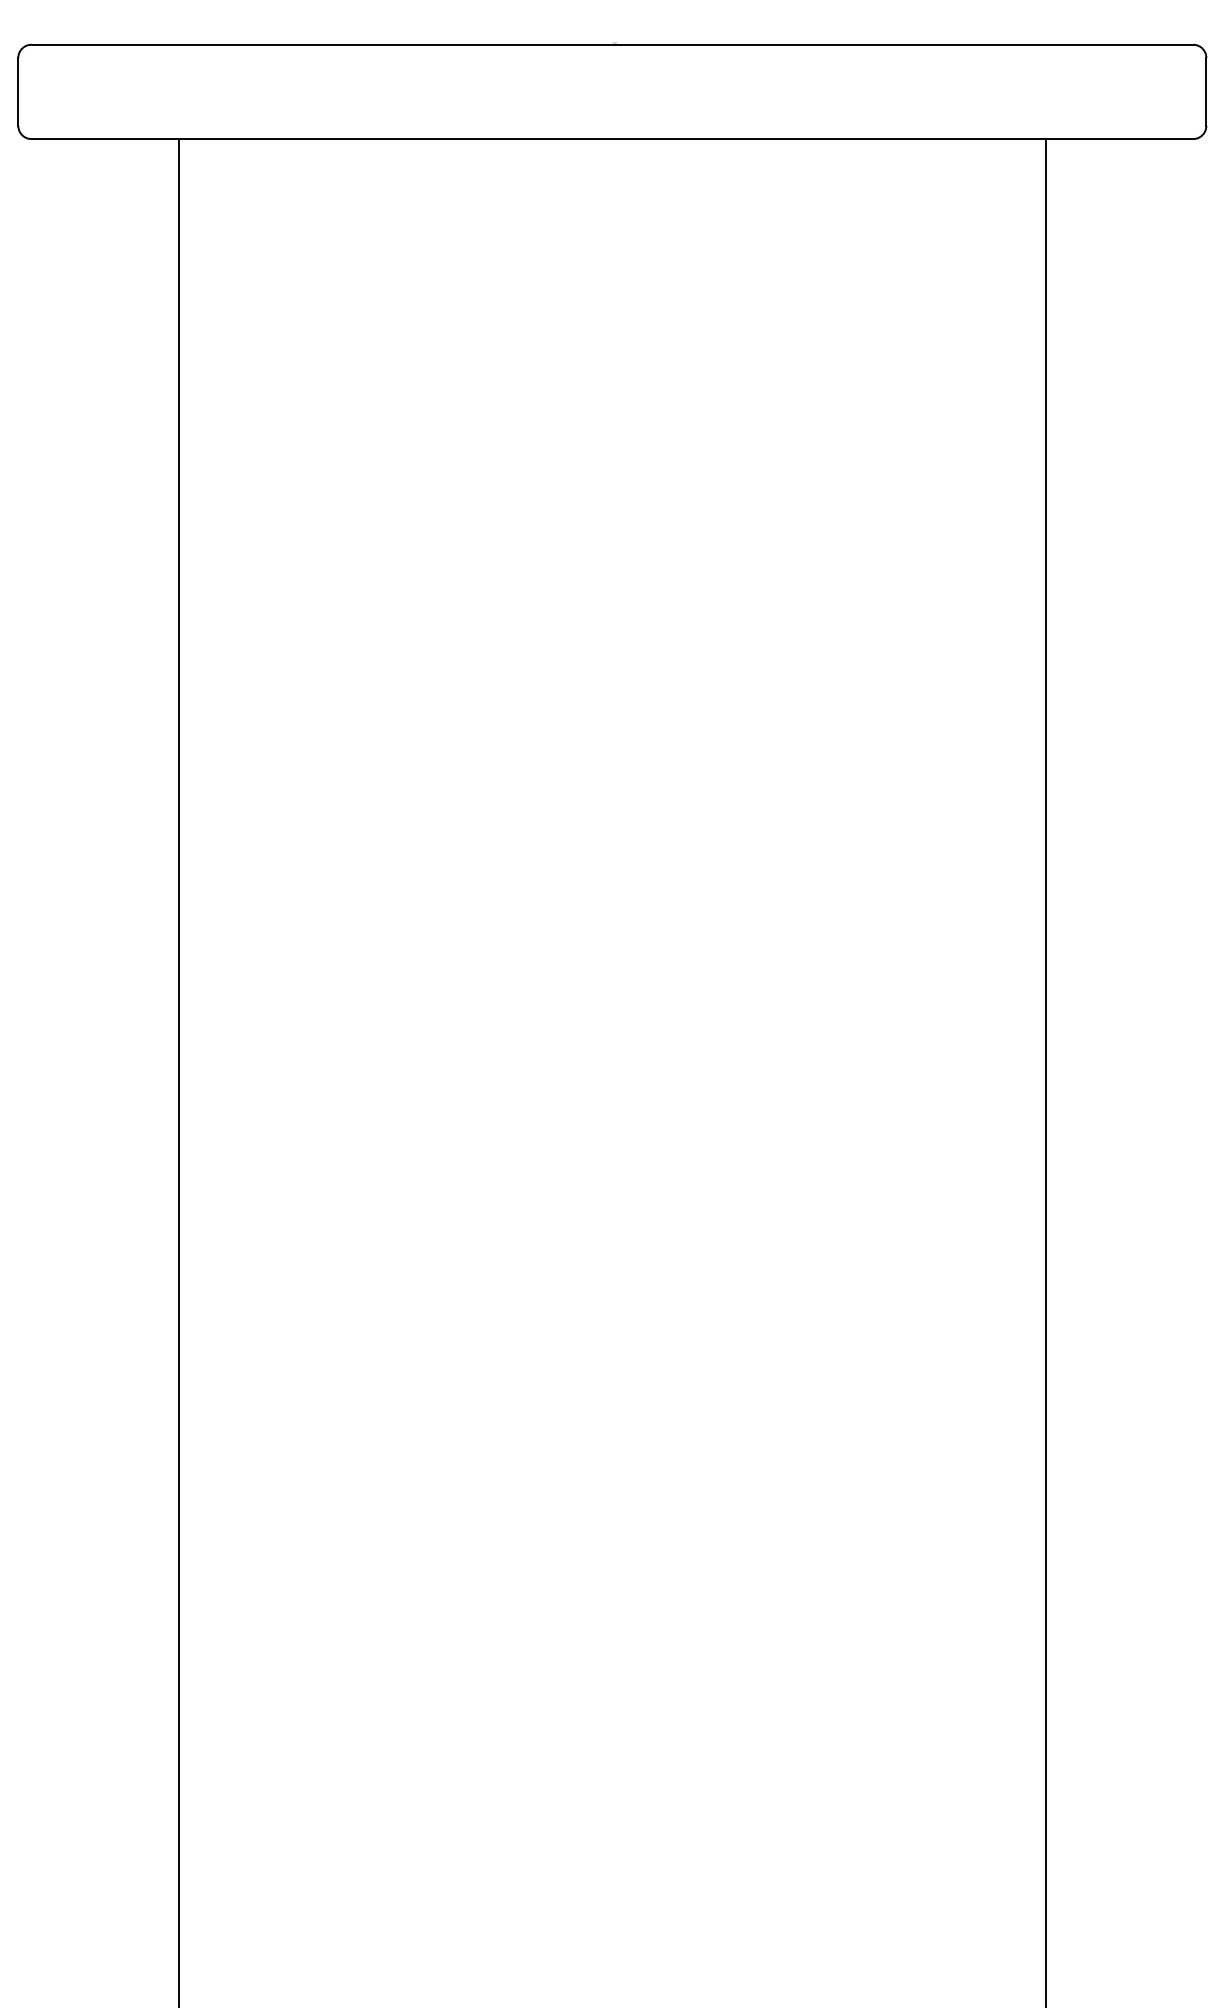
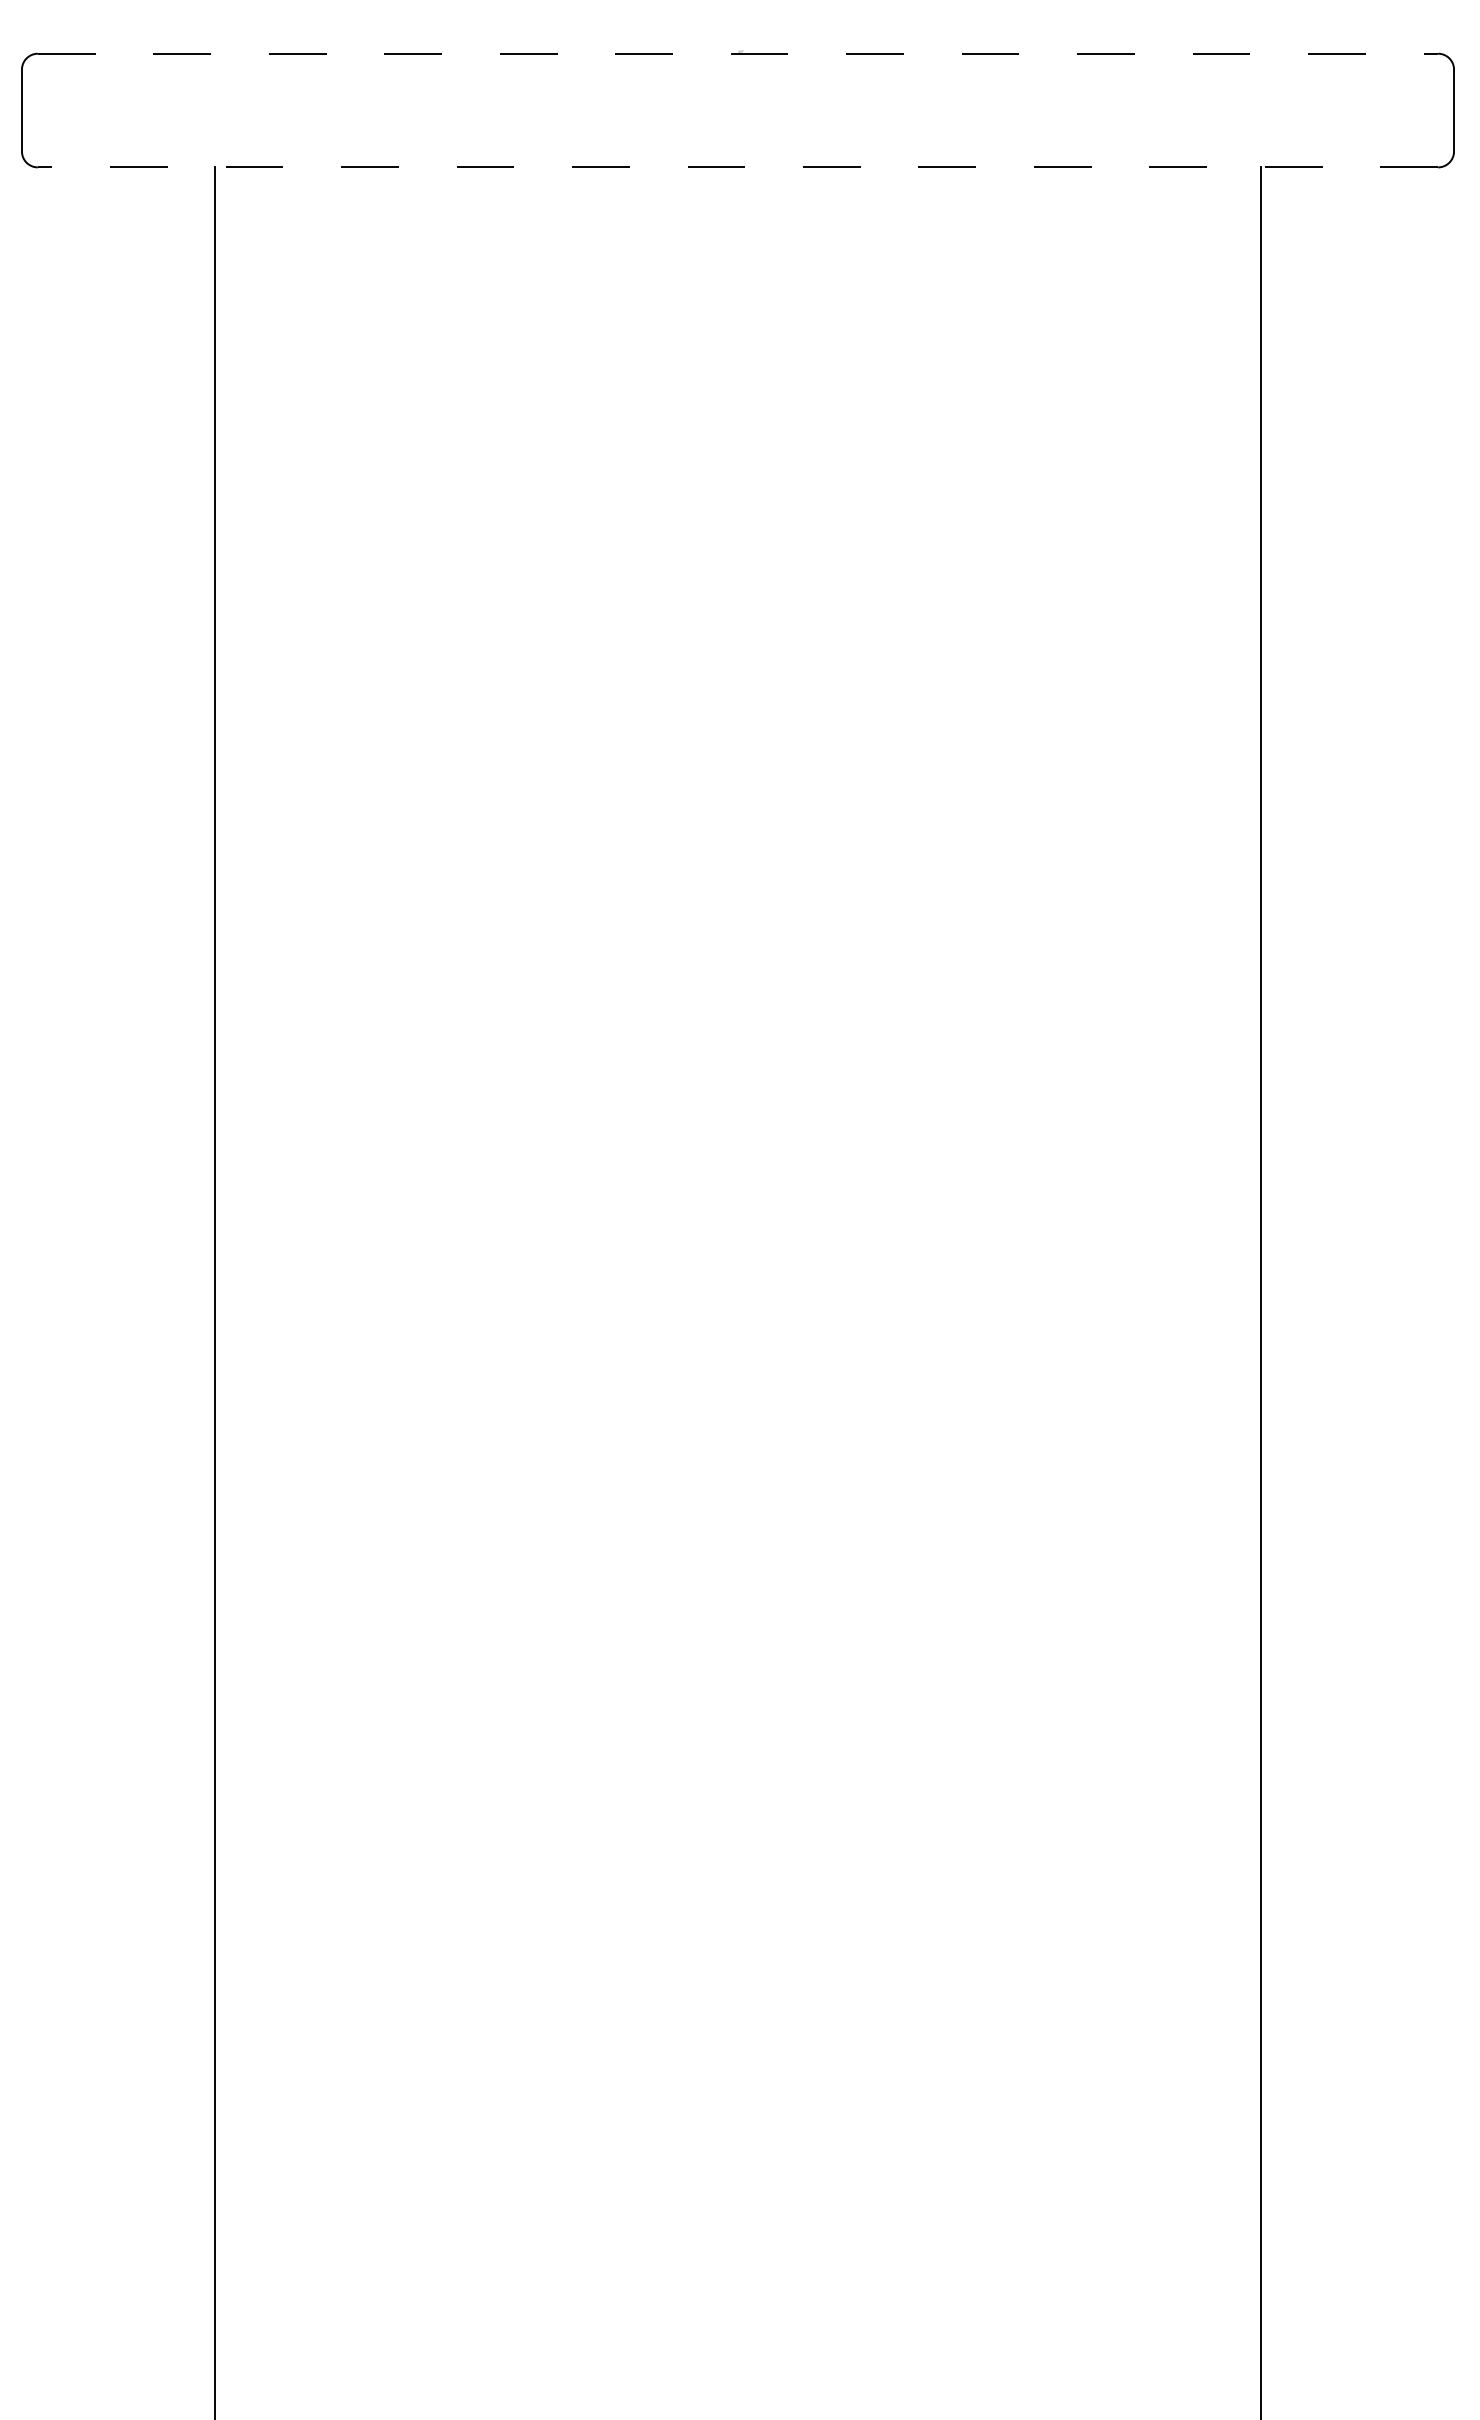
line: (612, 44) -> (738, 53), solid -> dashed
line: (611, 139) -> (737, 167), solid -> dashed

